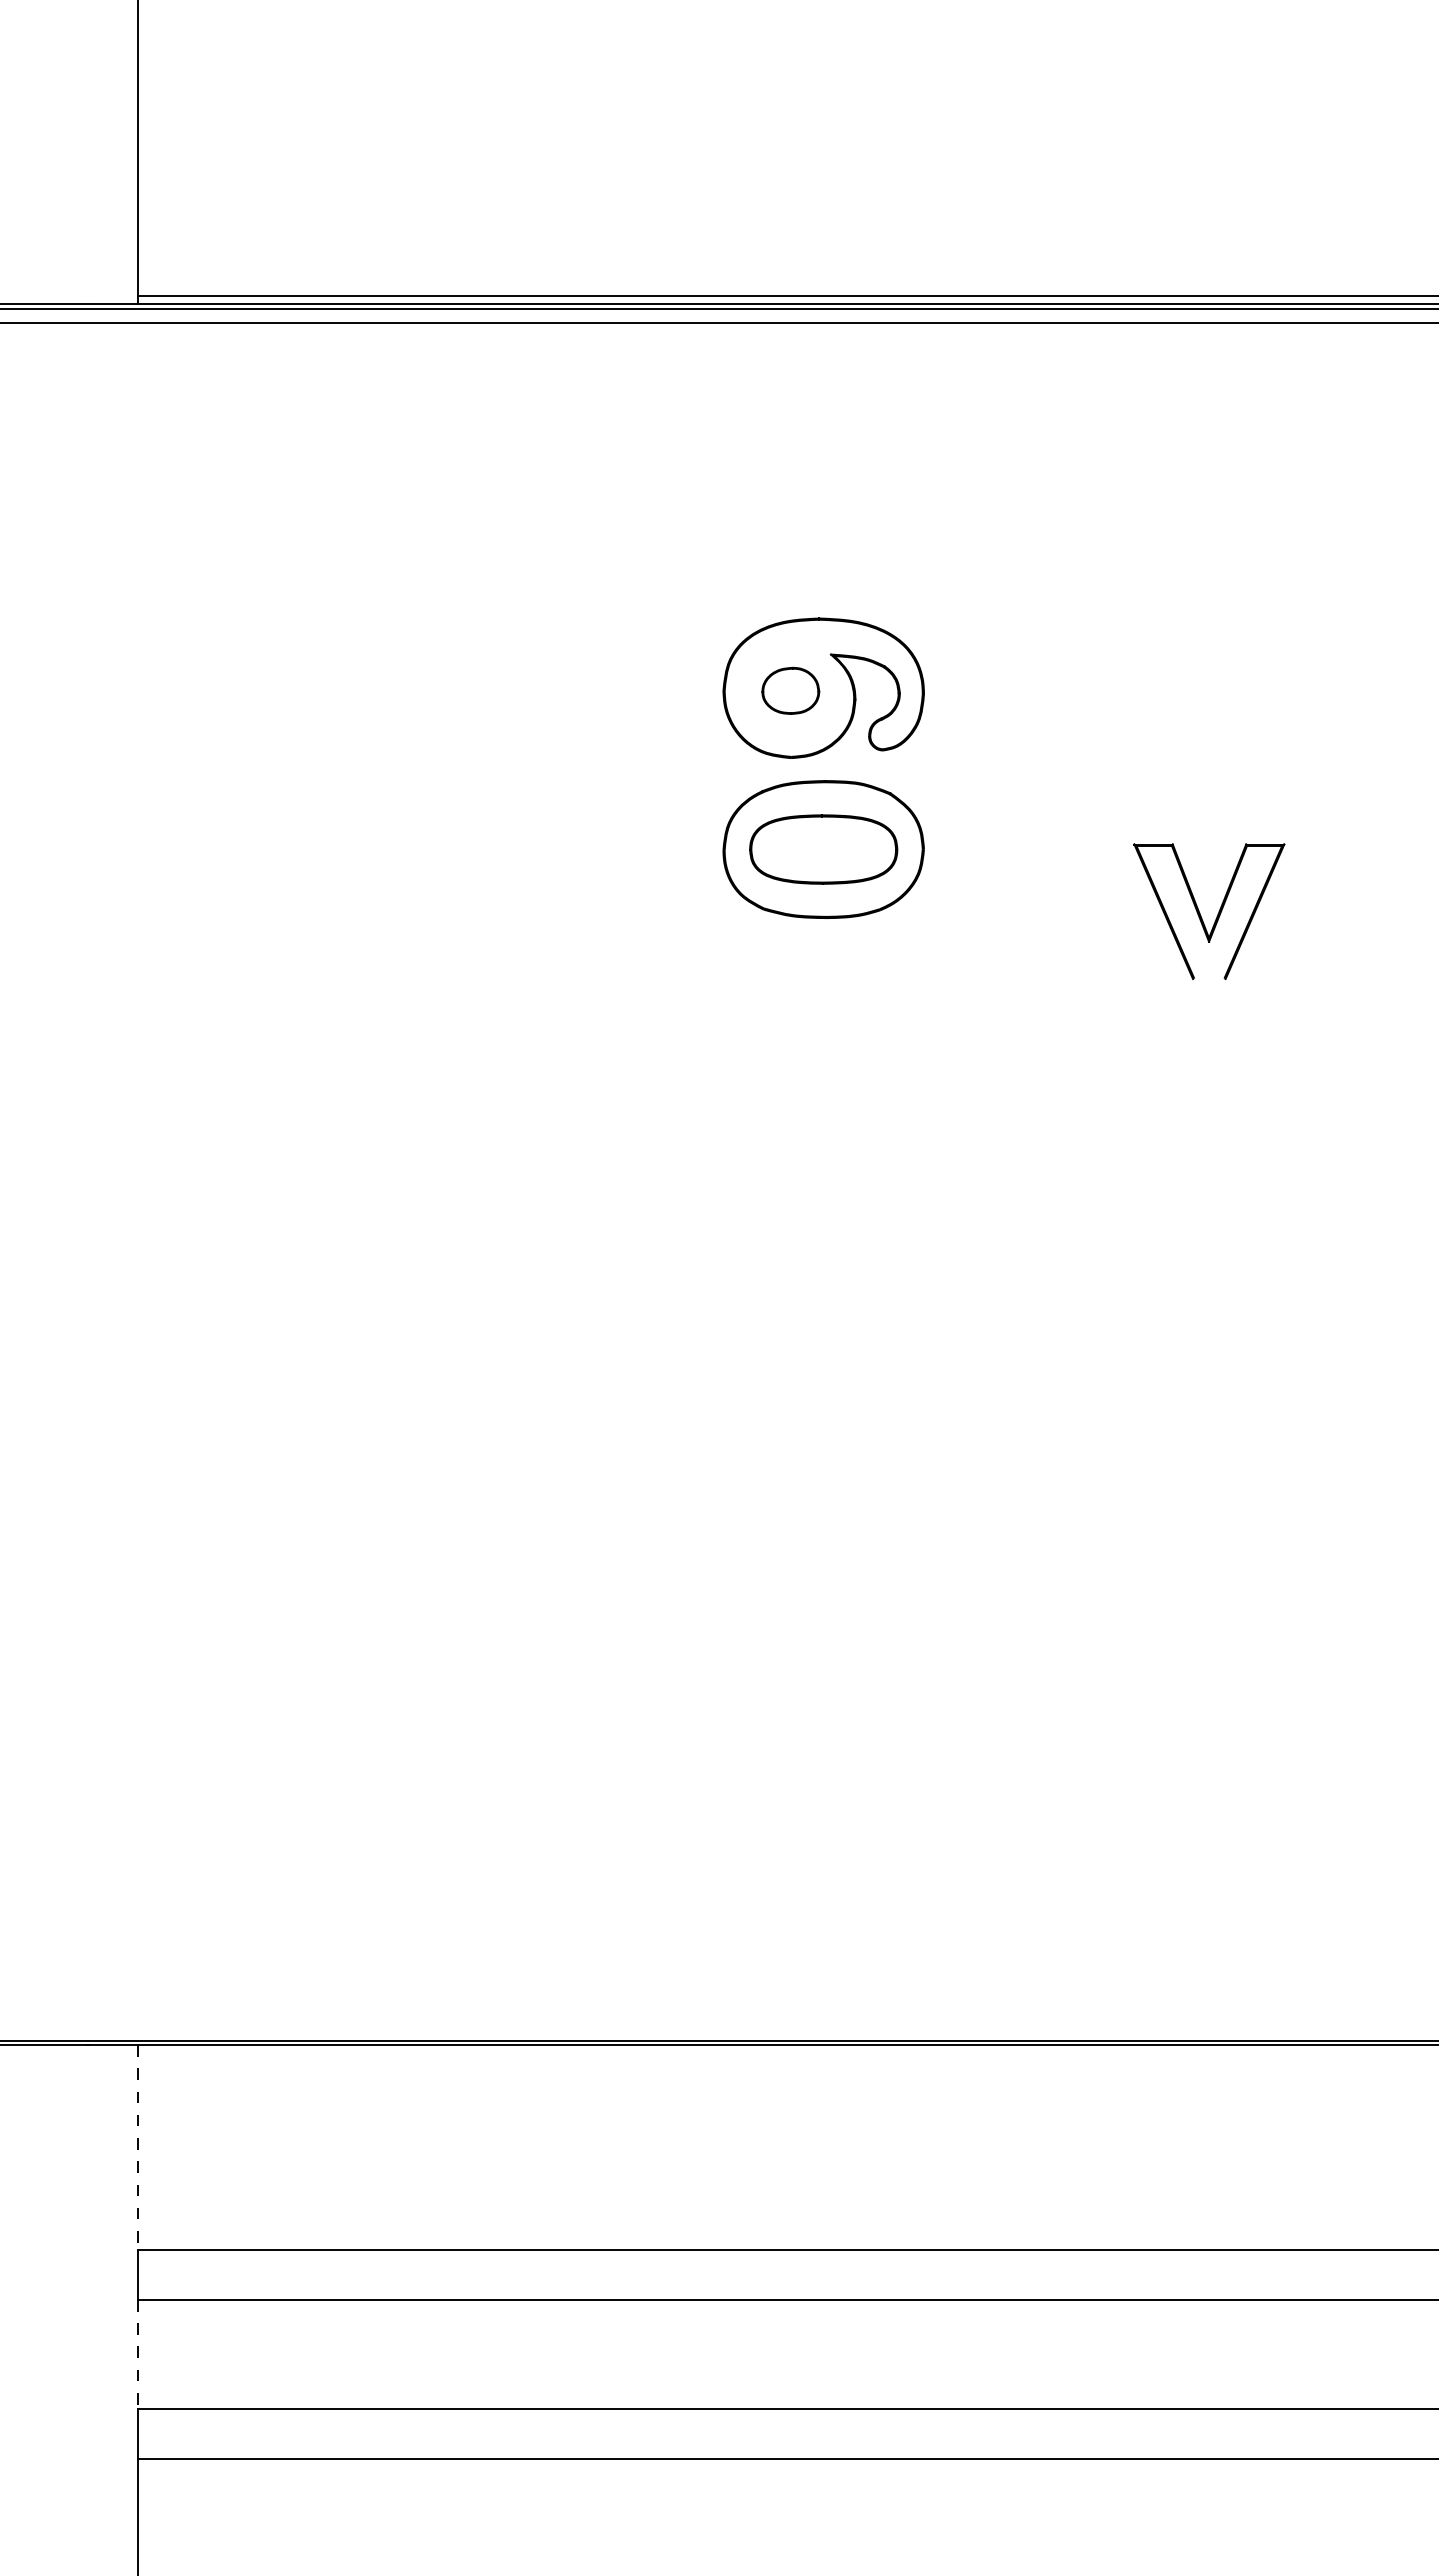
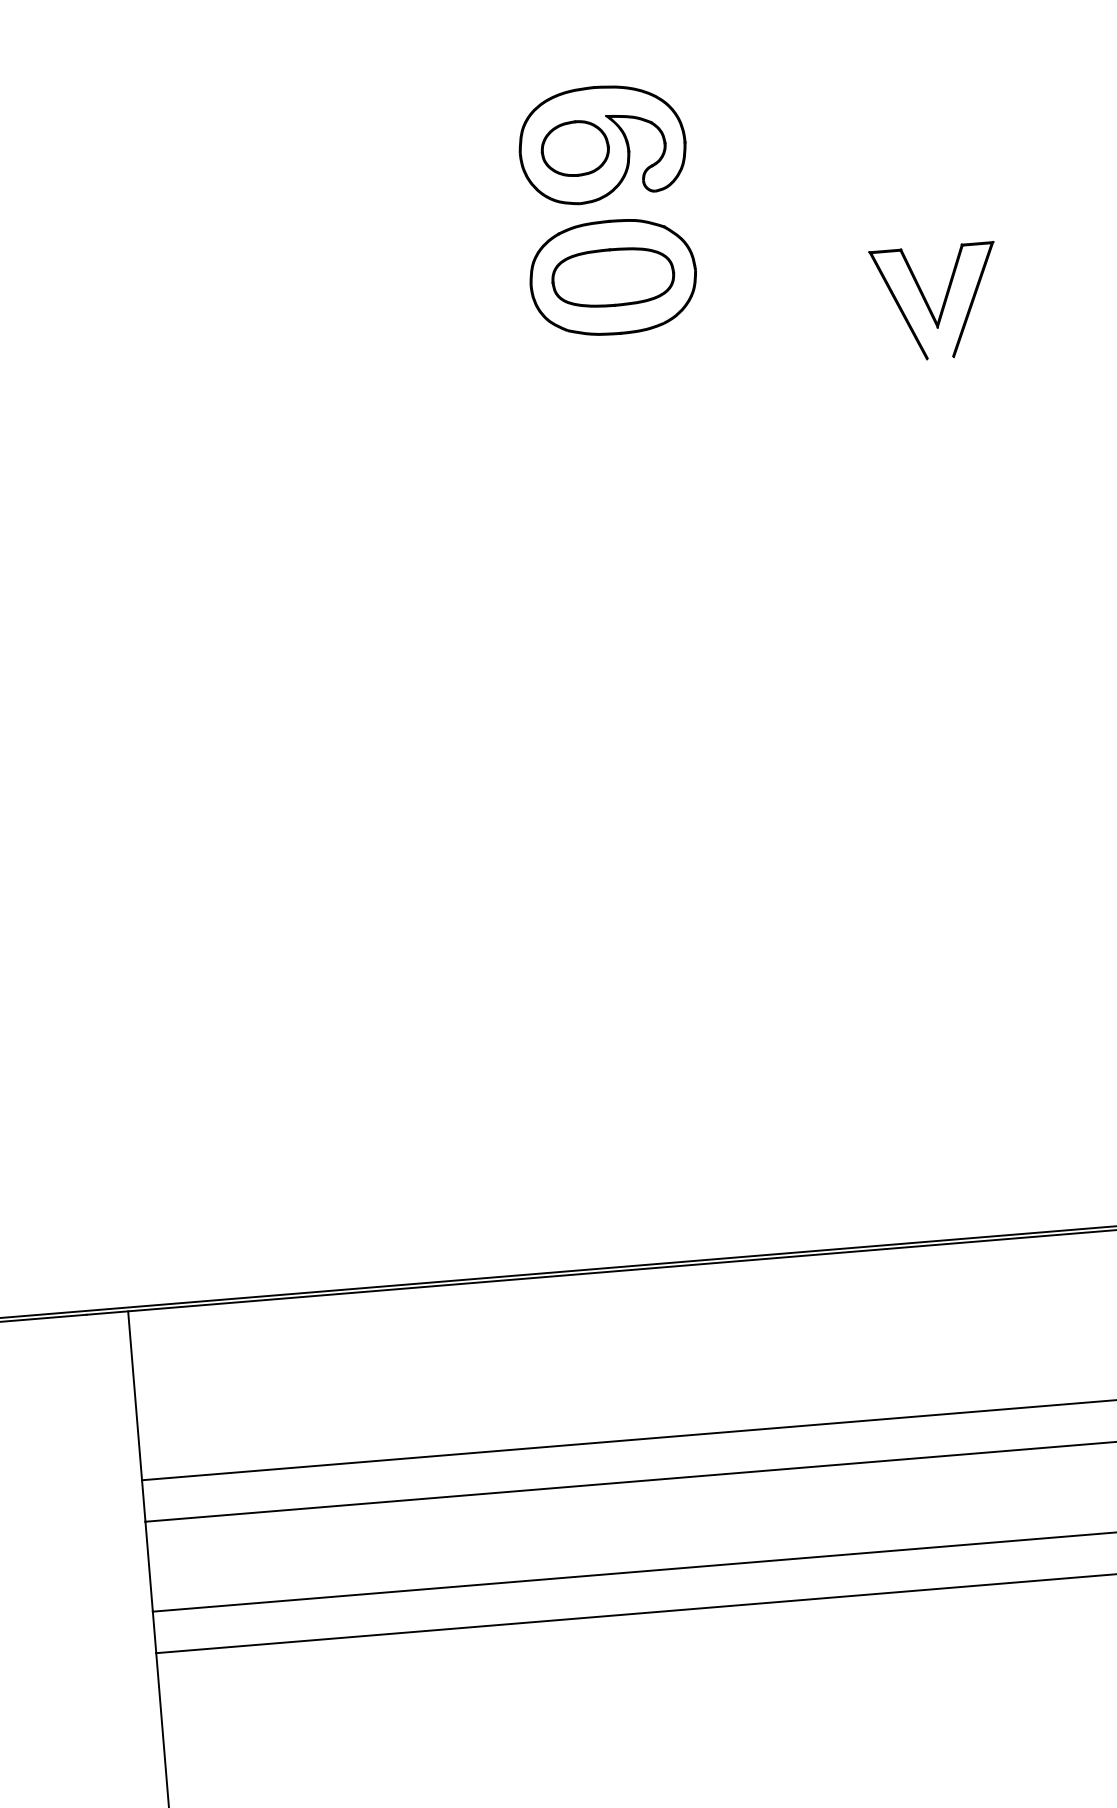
part: (790, 690) -> (575, 148), size x1.43
line: (137, 2148) -> (134, 1396), dashed -> solid
line: (137, 2354) -> (148, 1566), dashed -> solid

